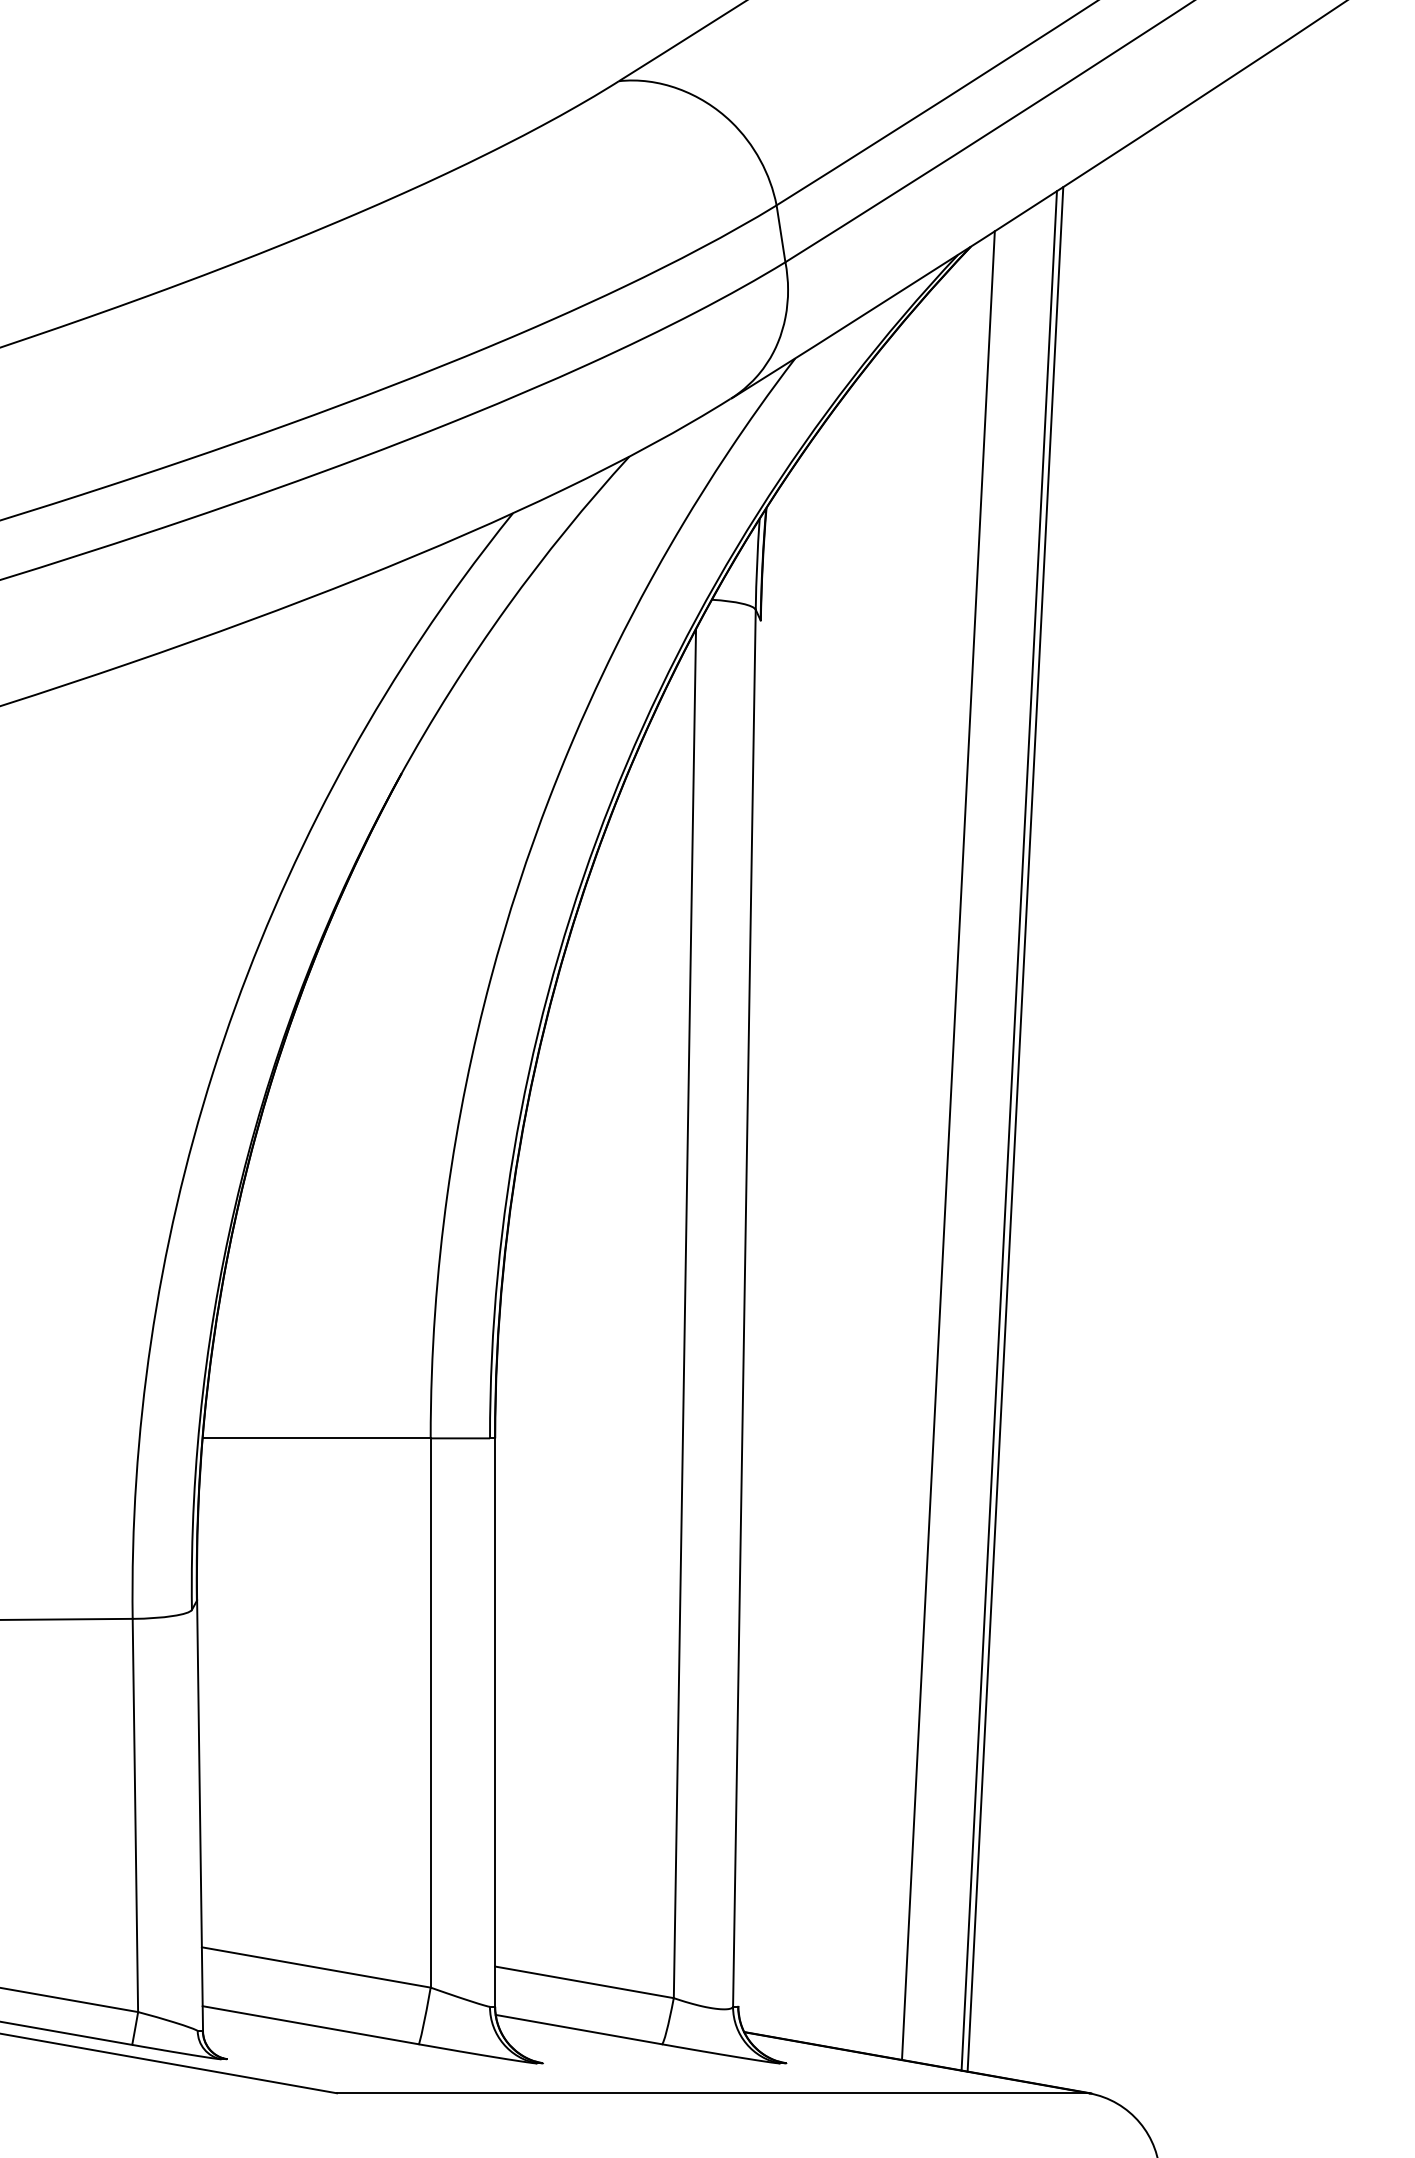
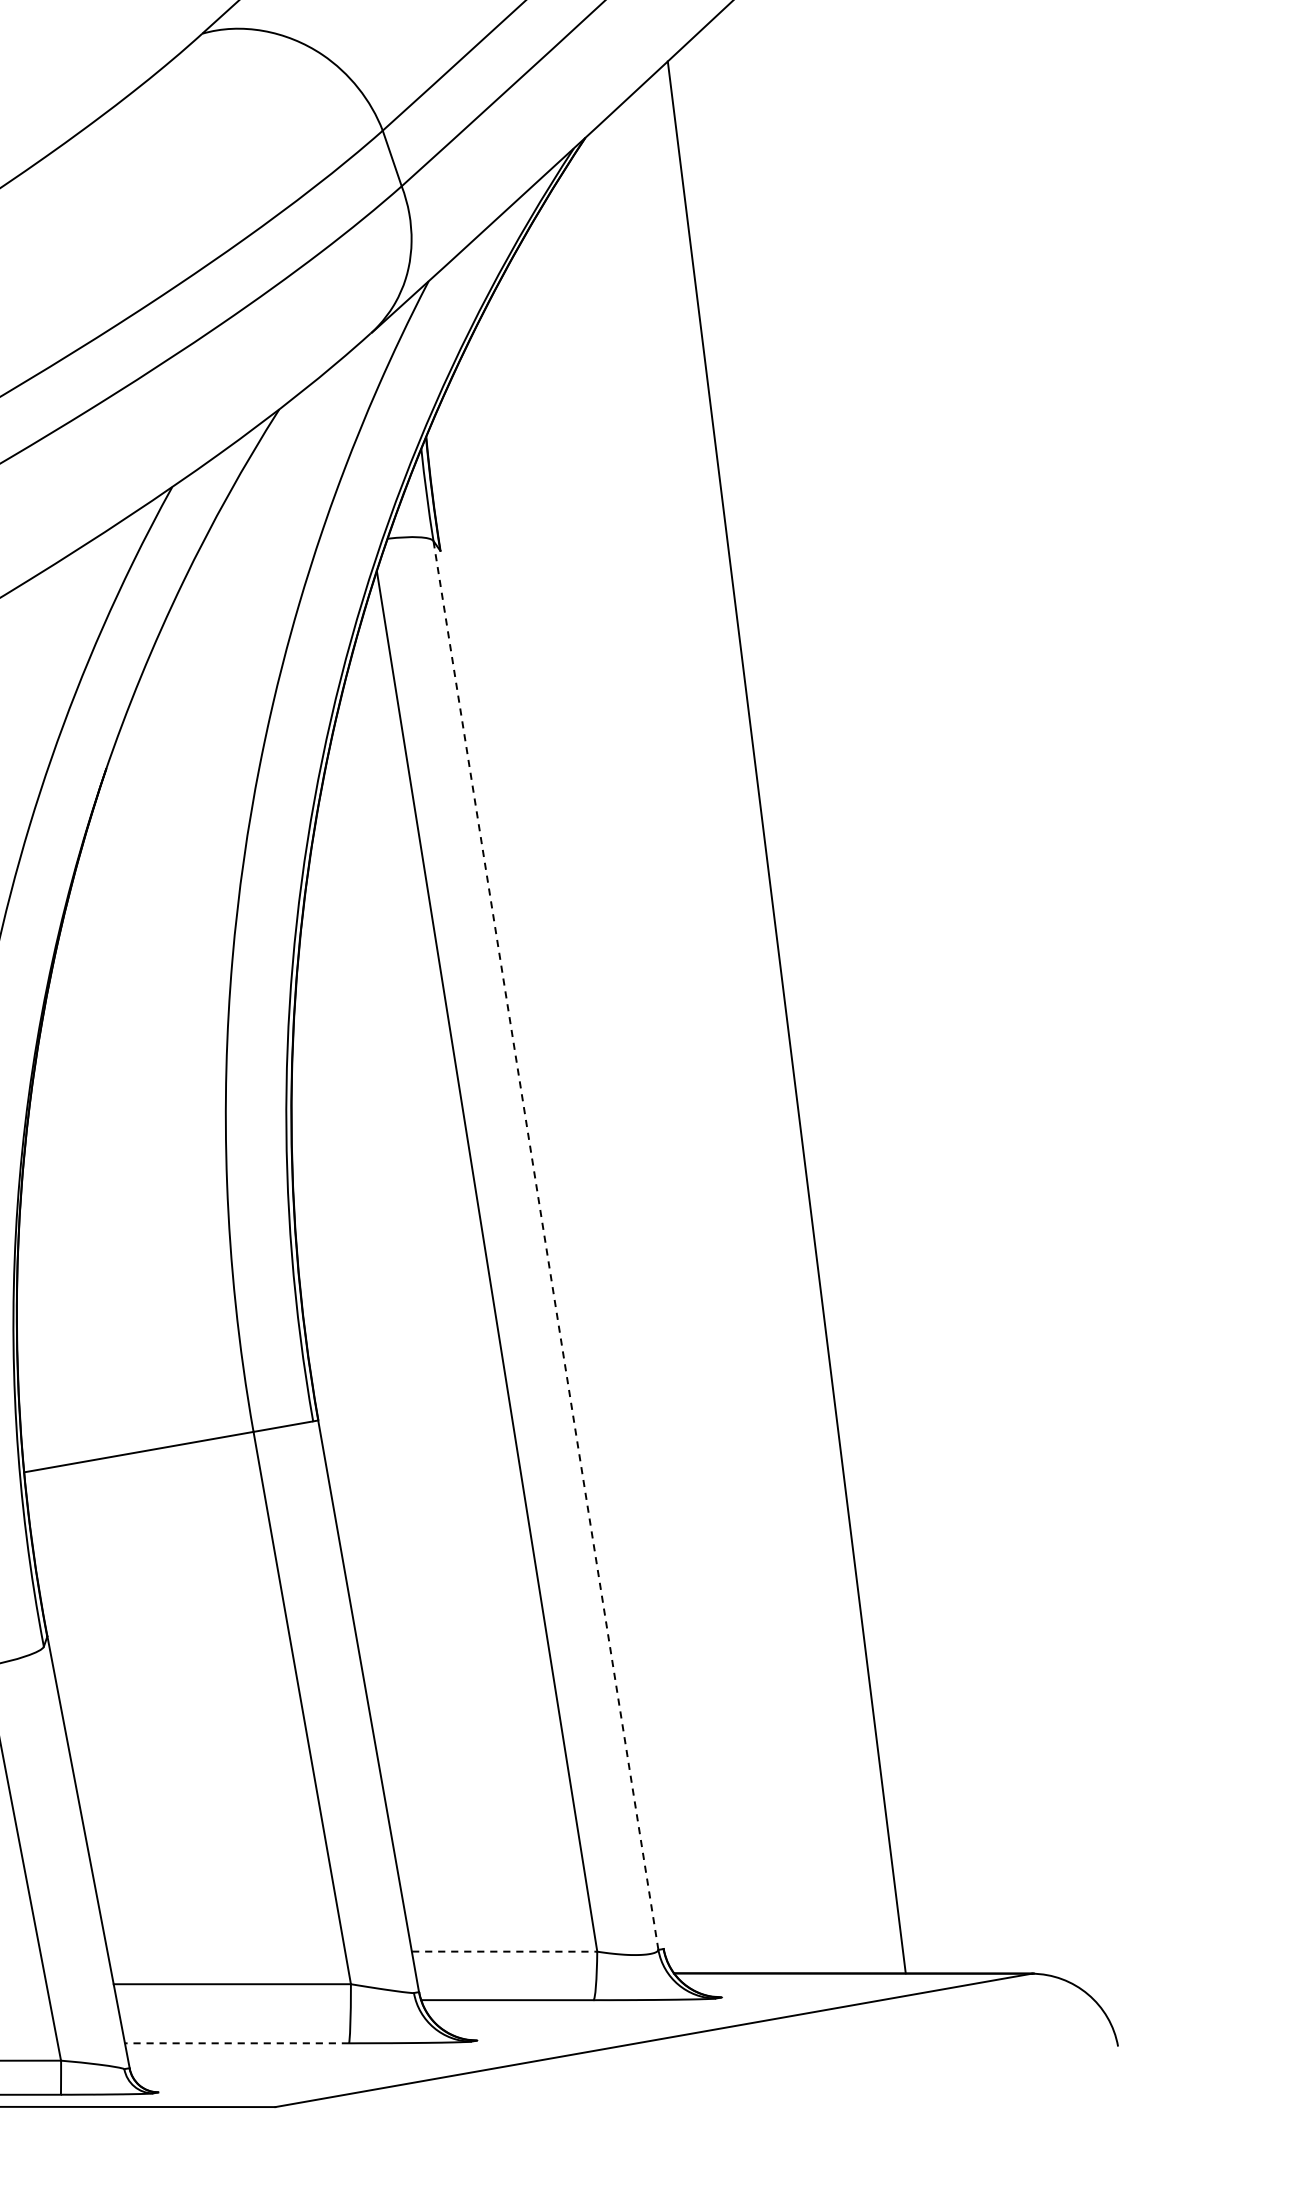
line: (1008, 1130) -> (779, 1019), removed
line: (948, 1145) -> (722, 1045), removed
line: (744, 1308) -> (546, 1245), solid -> dashed
line: (584, 1982) -> (504, 1951), solid -> dashed
line: (310, 2025) -> (236, 2043), solid -> dashed

